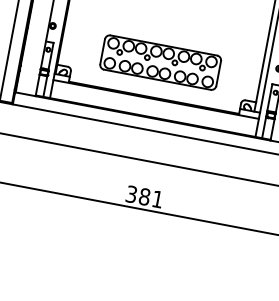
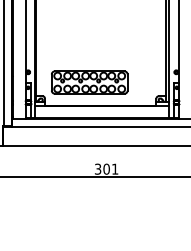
part: (160, 62) -> (89, 82), moved
text: (144, 197) -> (106, 169), 381 -> 301

